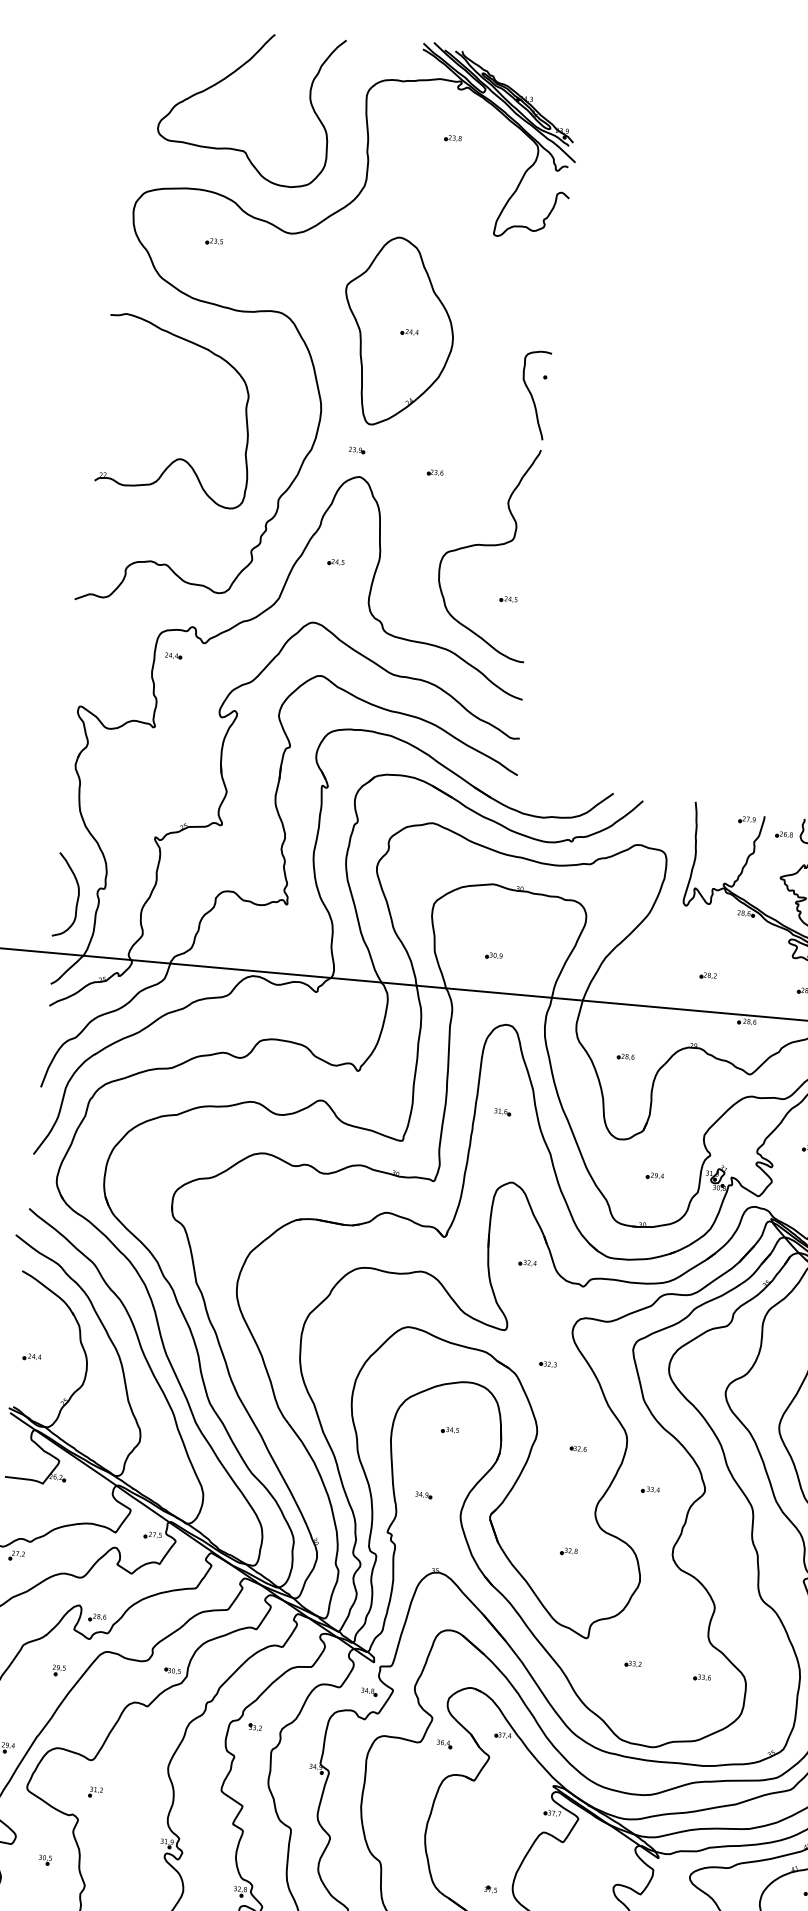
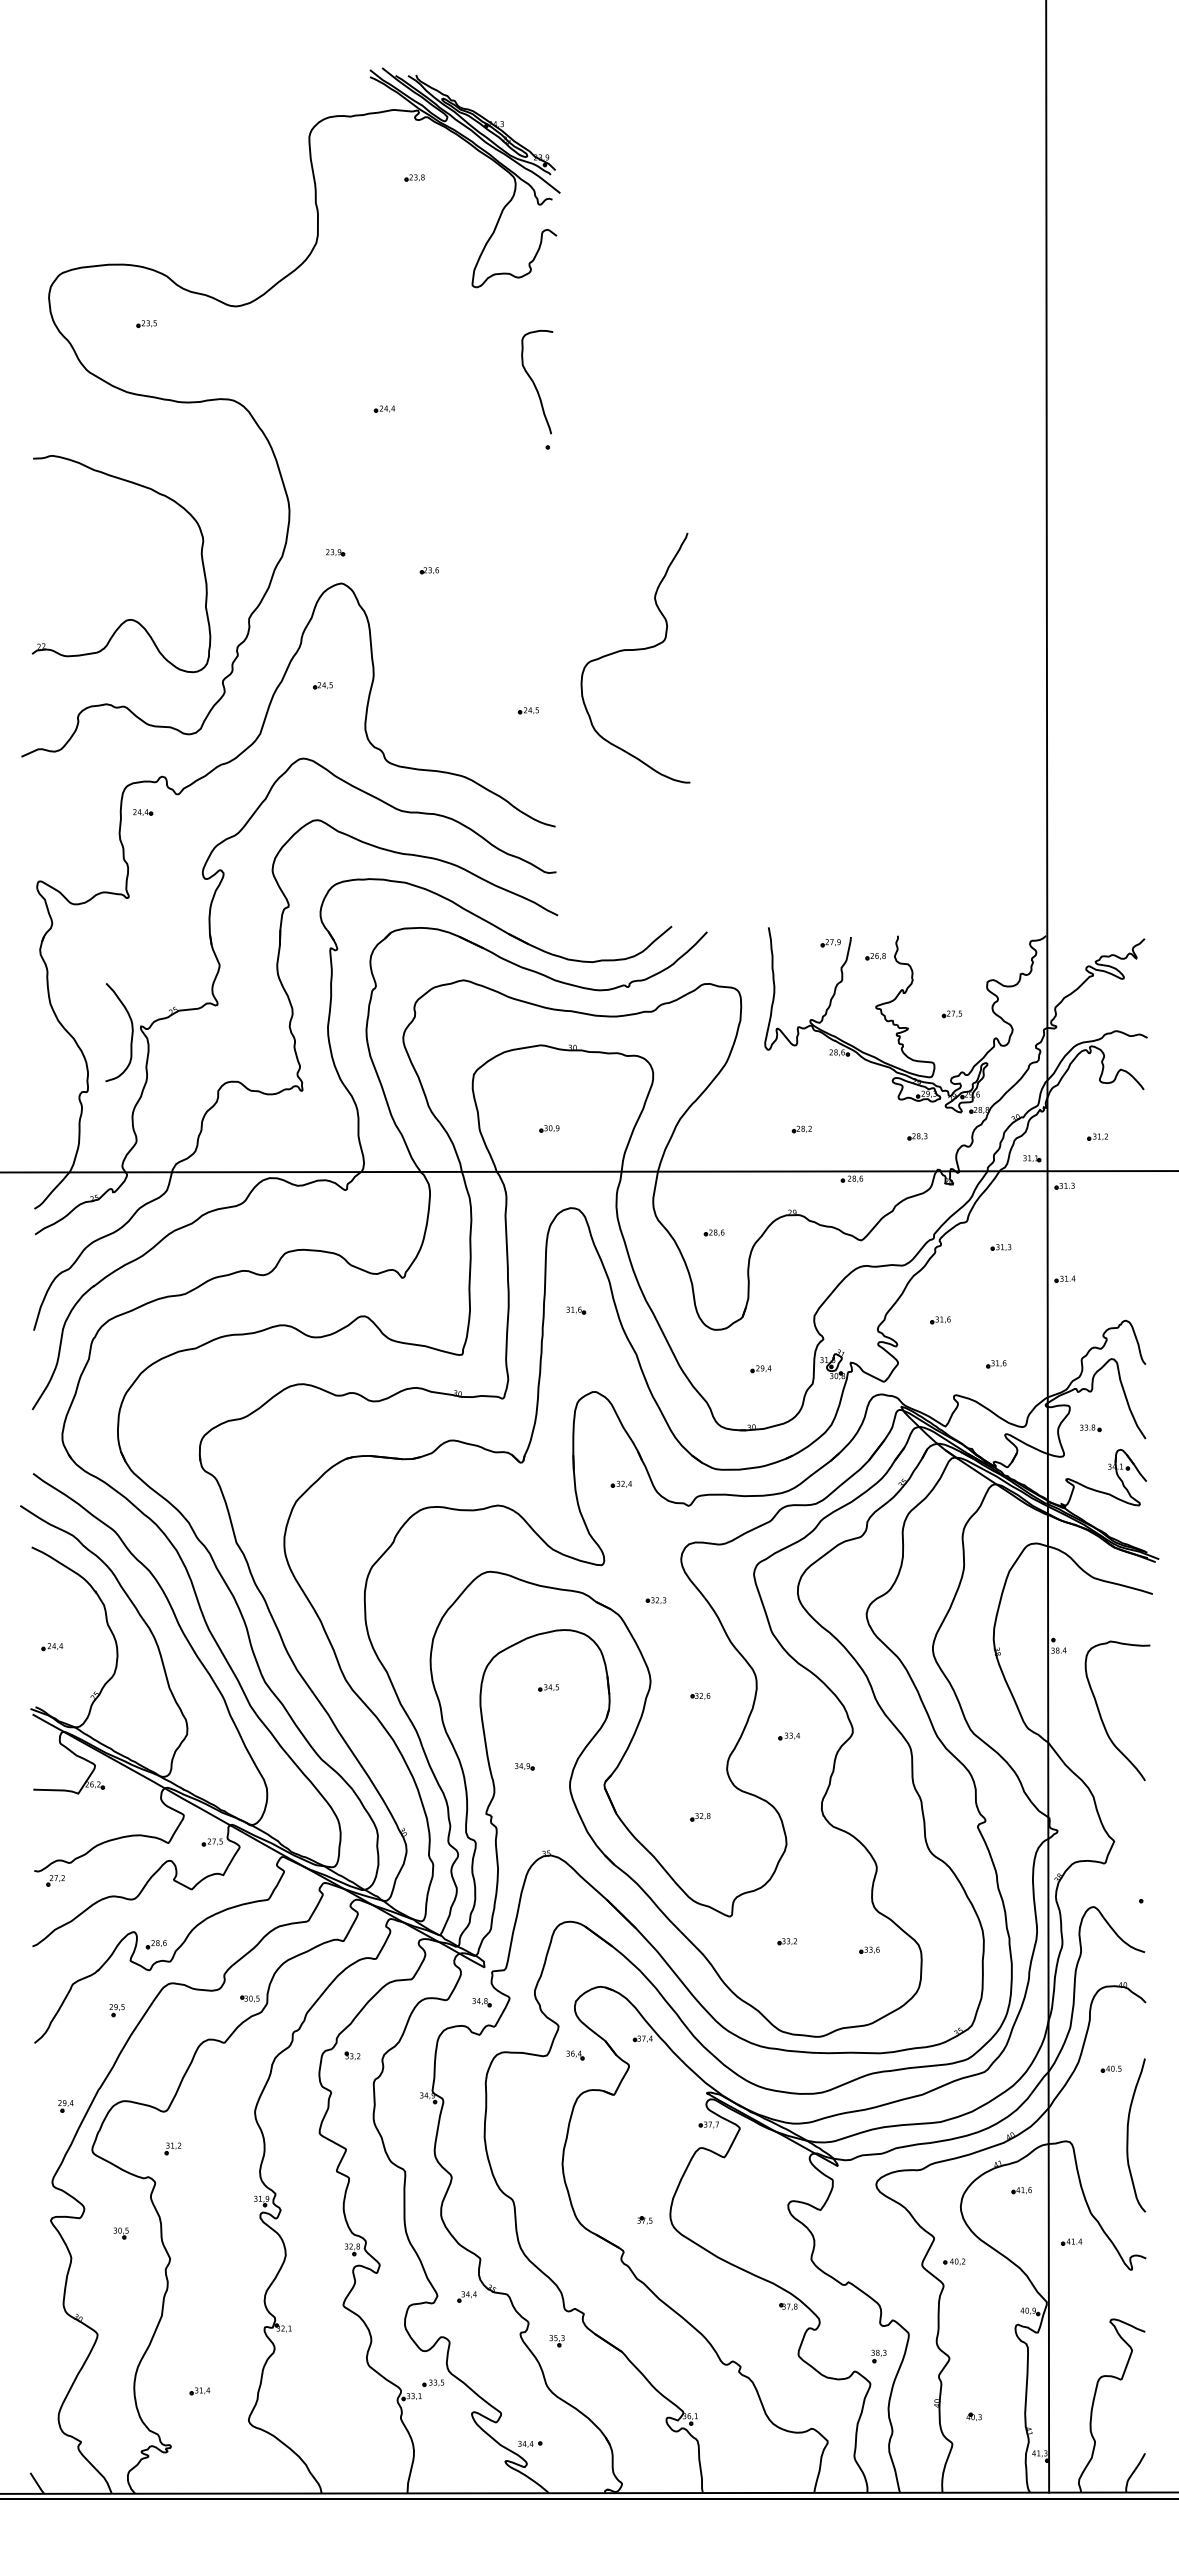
curve: (227, 78) -> (144, 131), removed
part: (397, 331) -> (370, 409), removed
curve: (532, 396) -> (535, 384), moved
part: (177, 458) -> (126, 619), moved
curve: (487, 545) -> (635, 650), moved
curve: (77, 896) -> (131, 1032), moved

